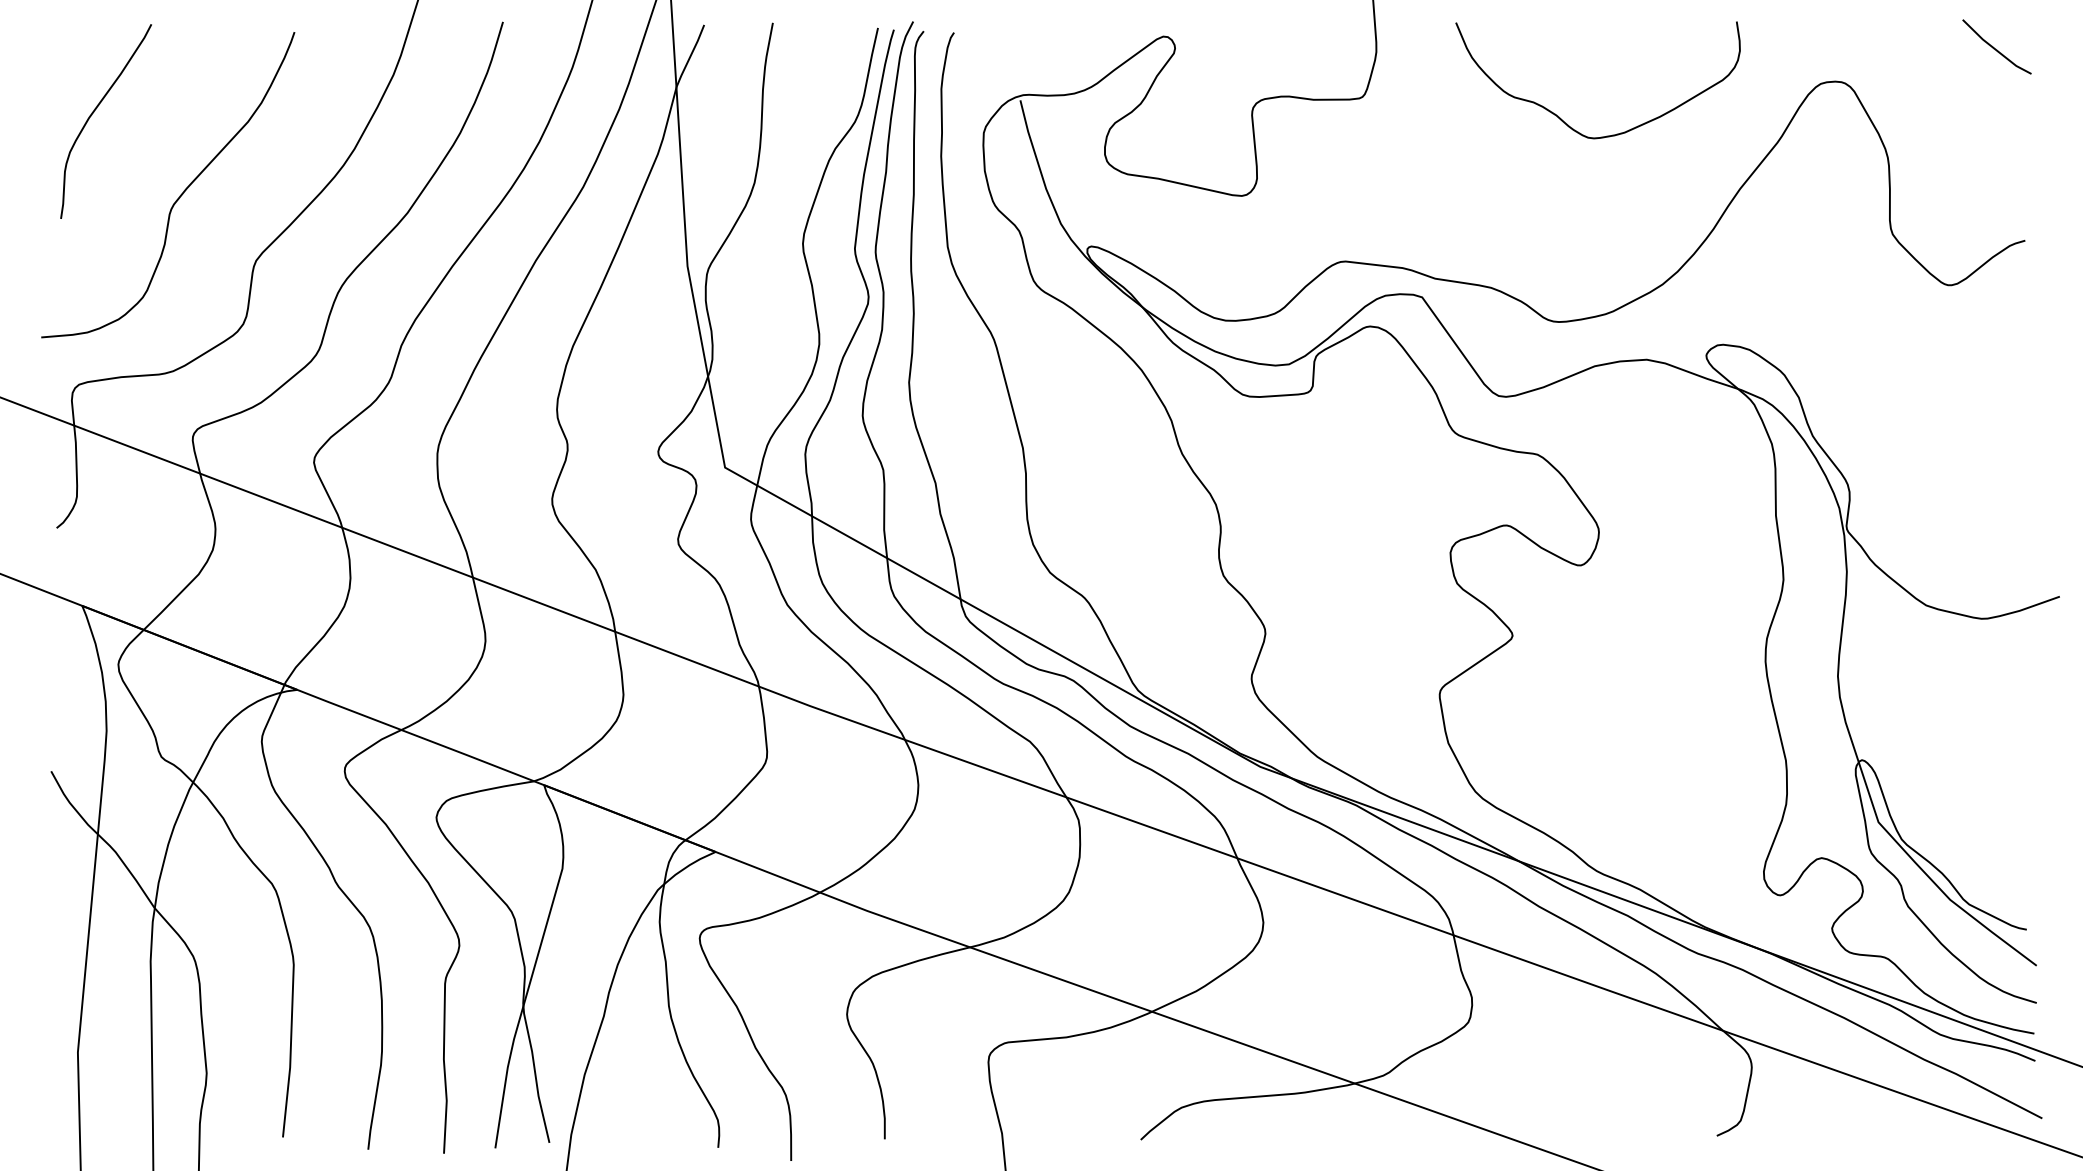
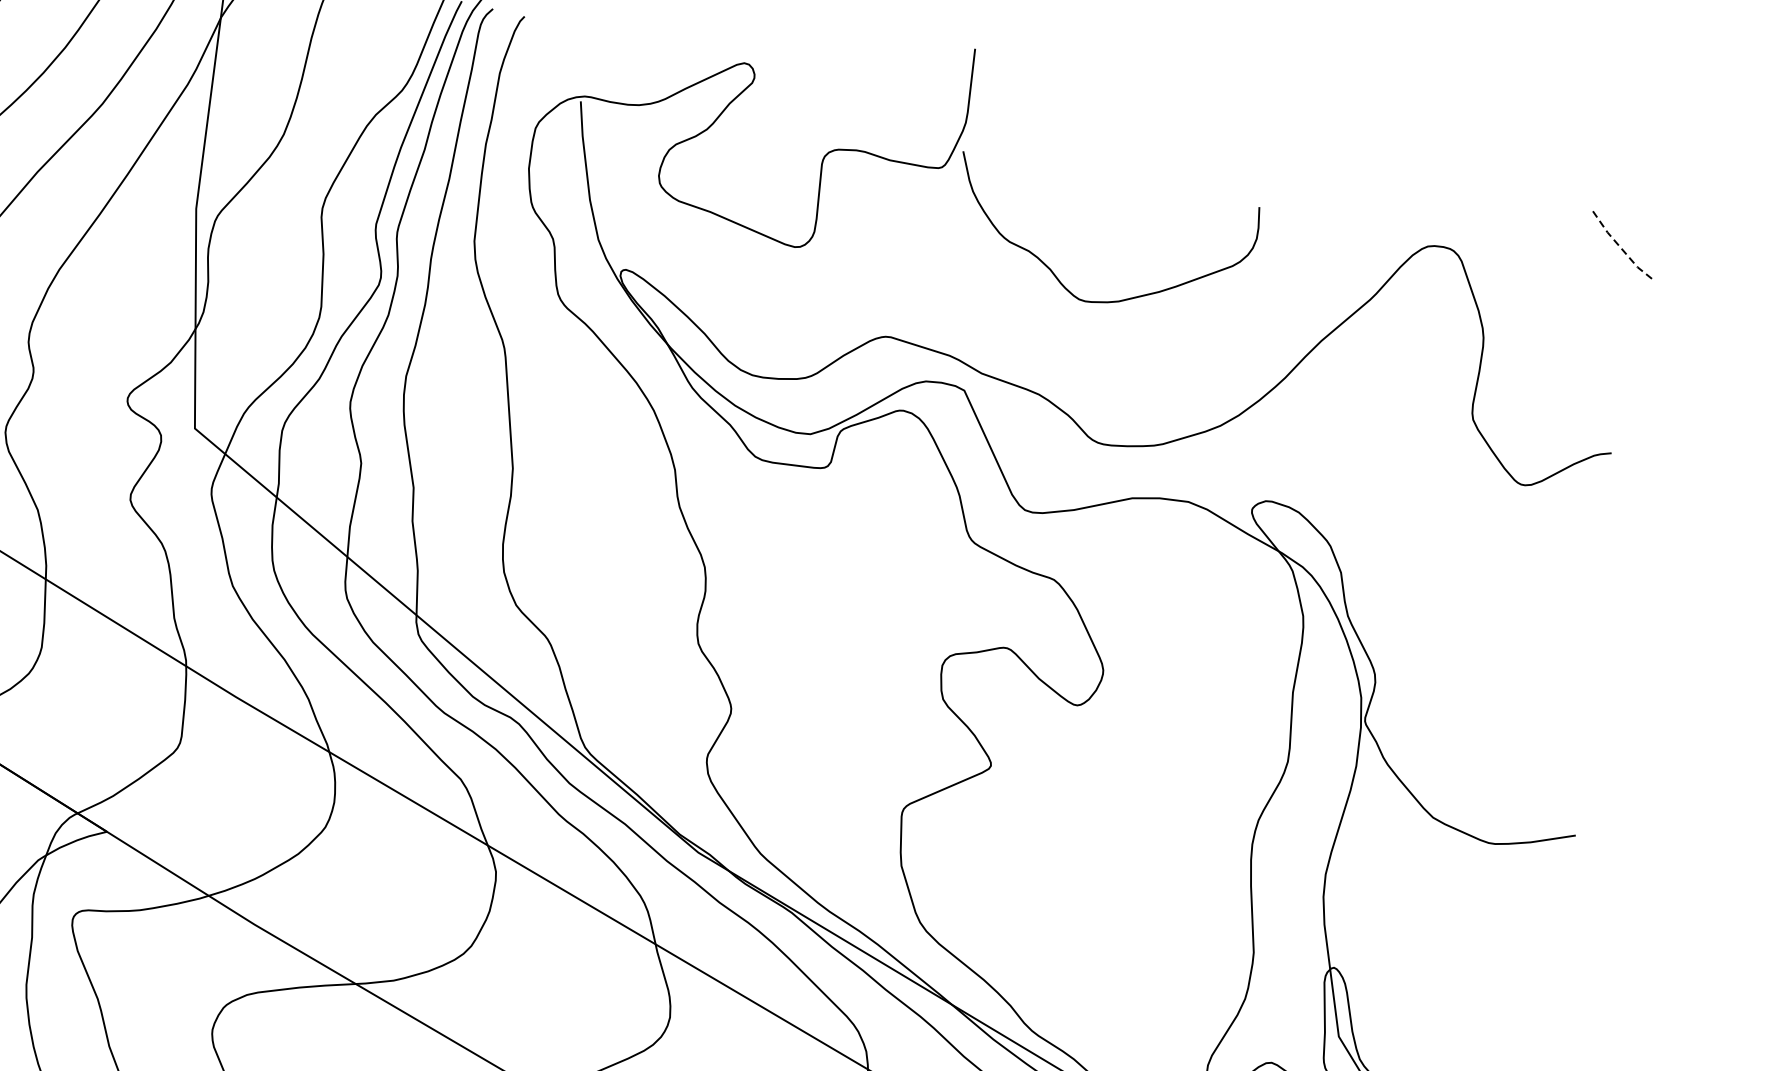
line: (1995, 49) -> (1619, 245), solid -> dashed
curve: (1560, 117) -> (1054, 272), moved

